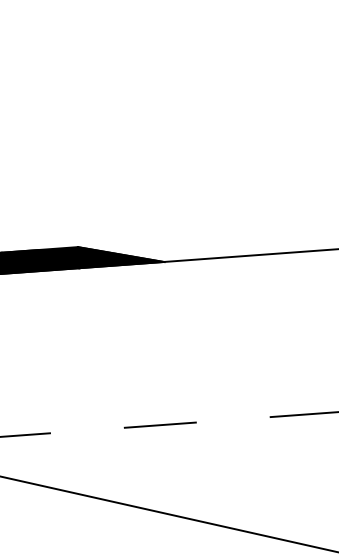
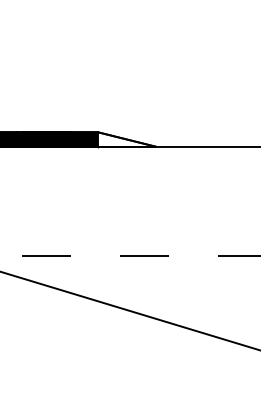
fill: (120, 254) -> (126, 139), removed

